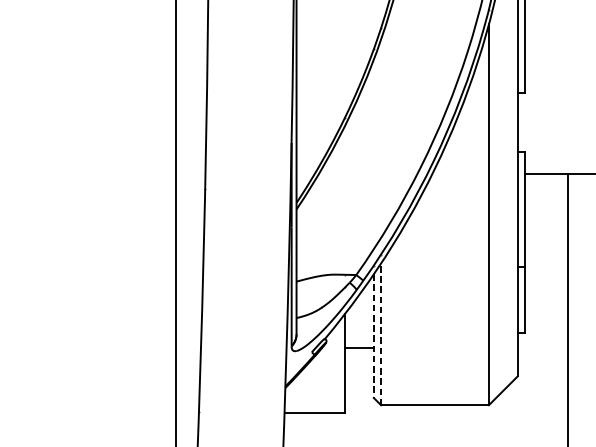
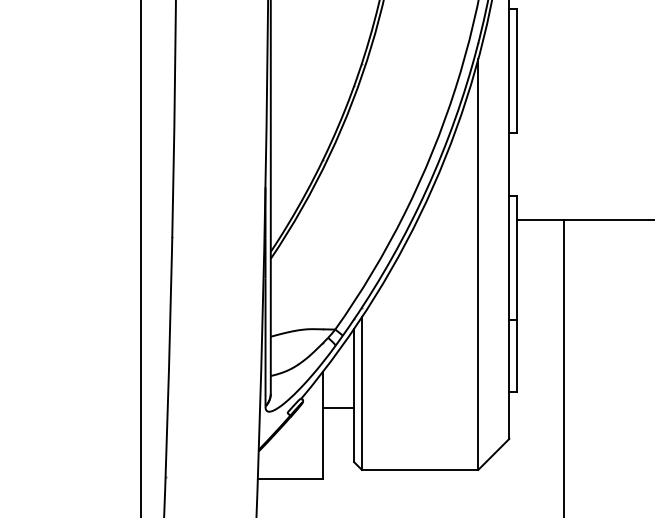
line: (380, 334) -> (361, 393), dashed -> solid
line: (374, 336) -> (354, 395), dashed -> solid

